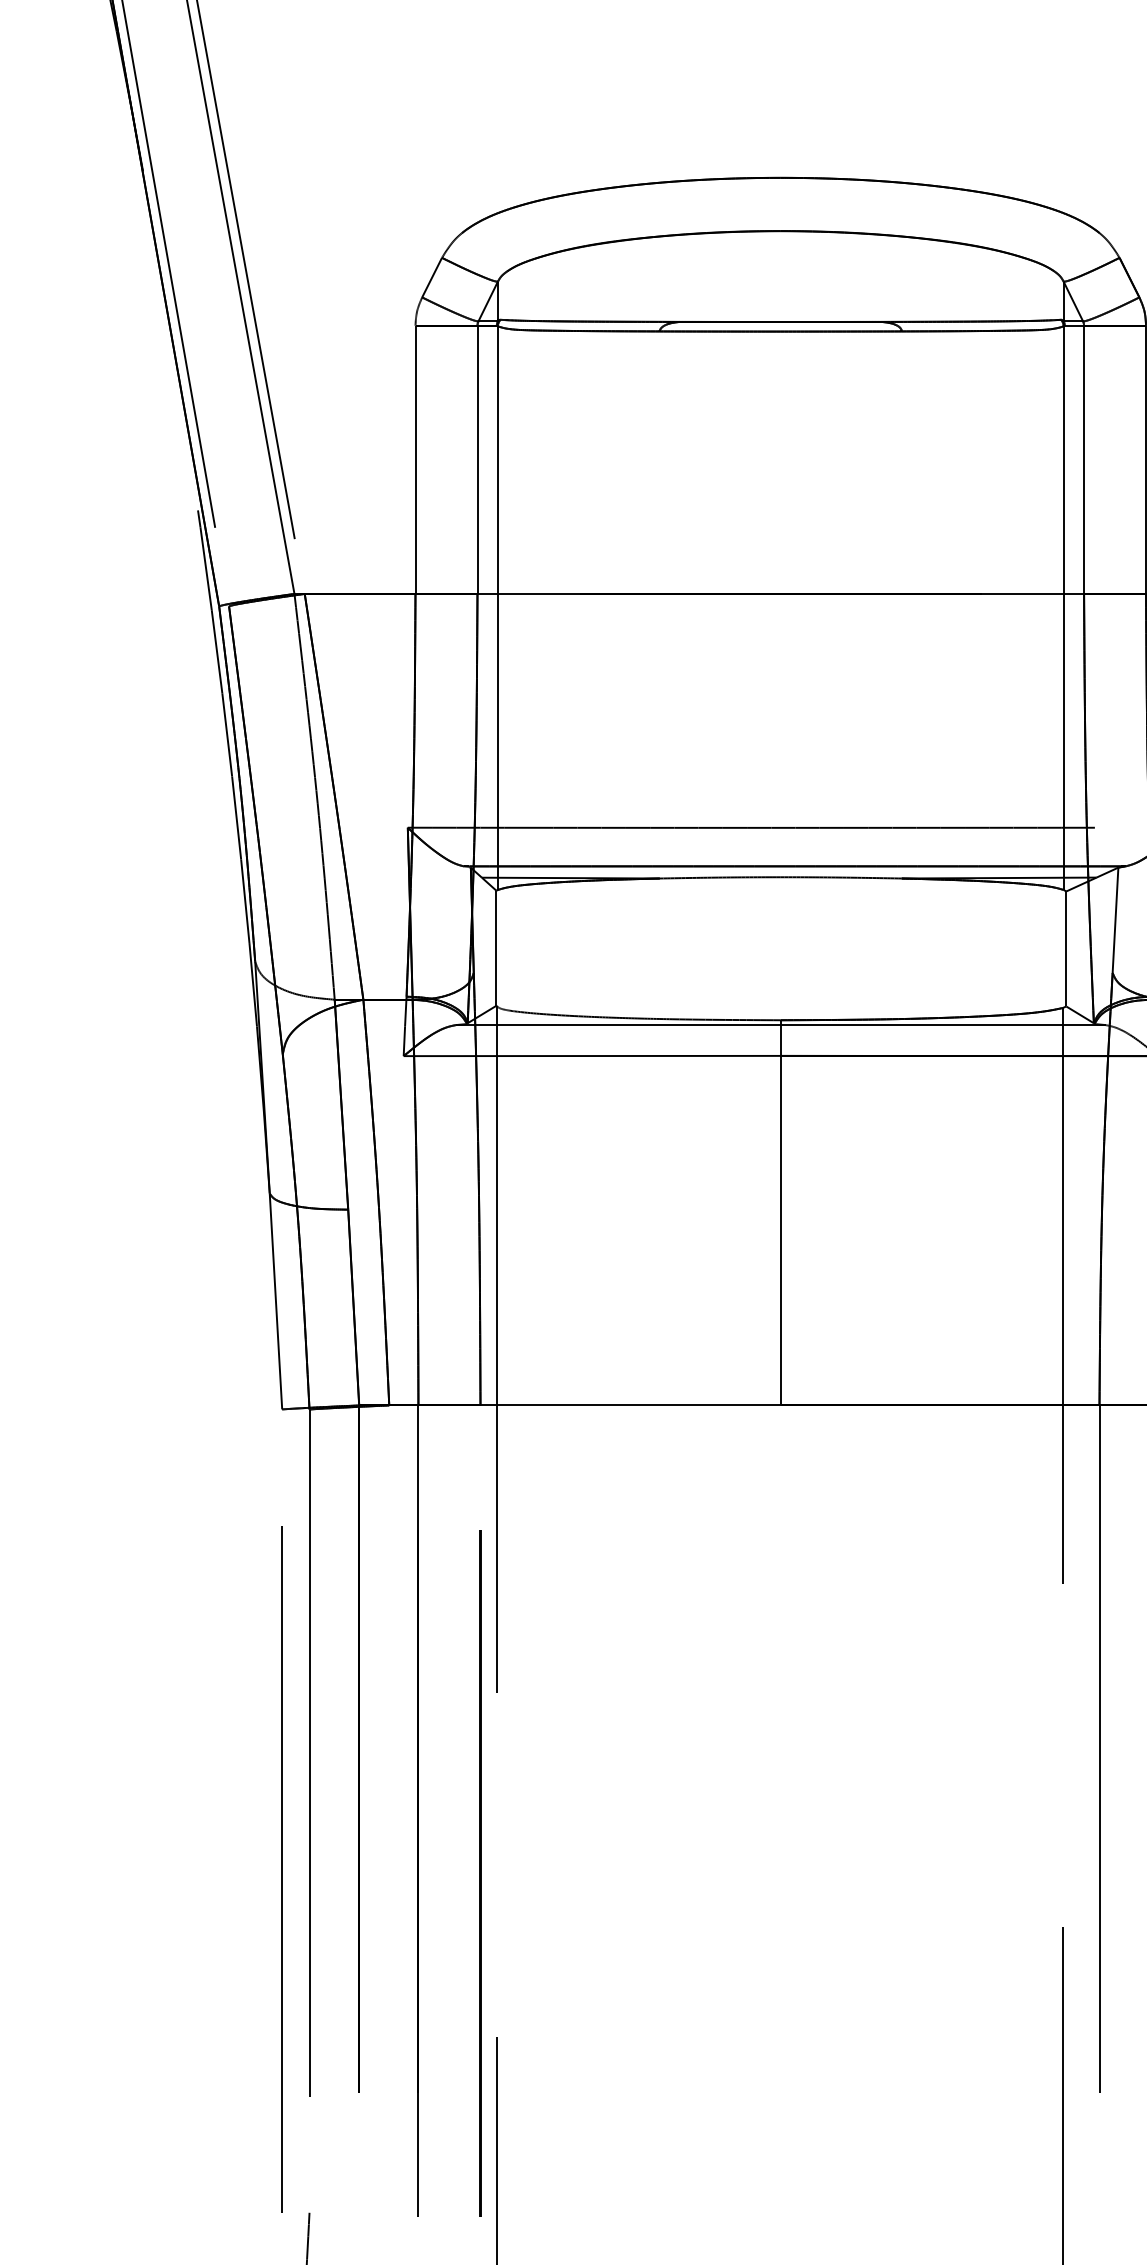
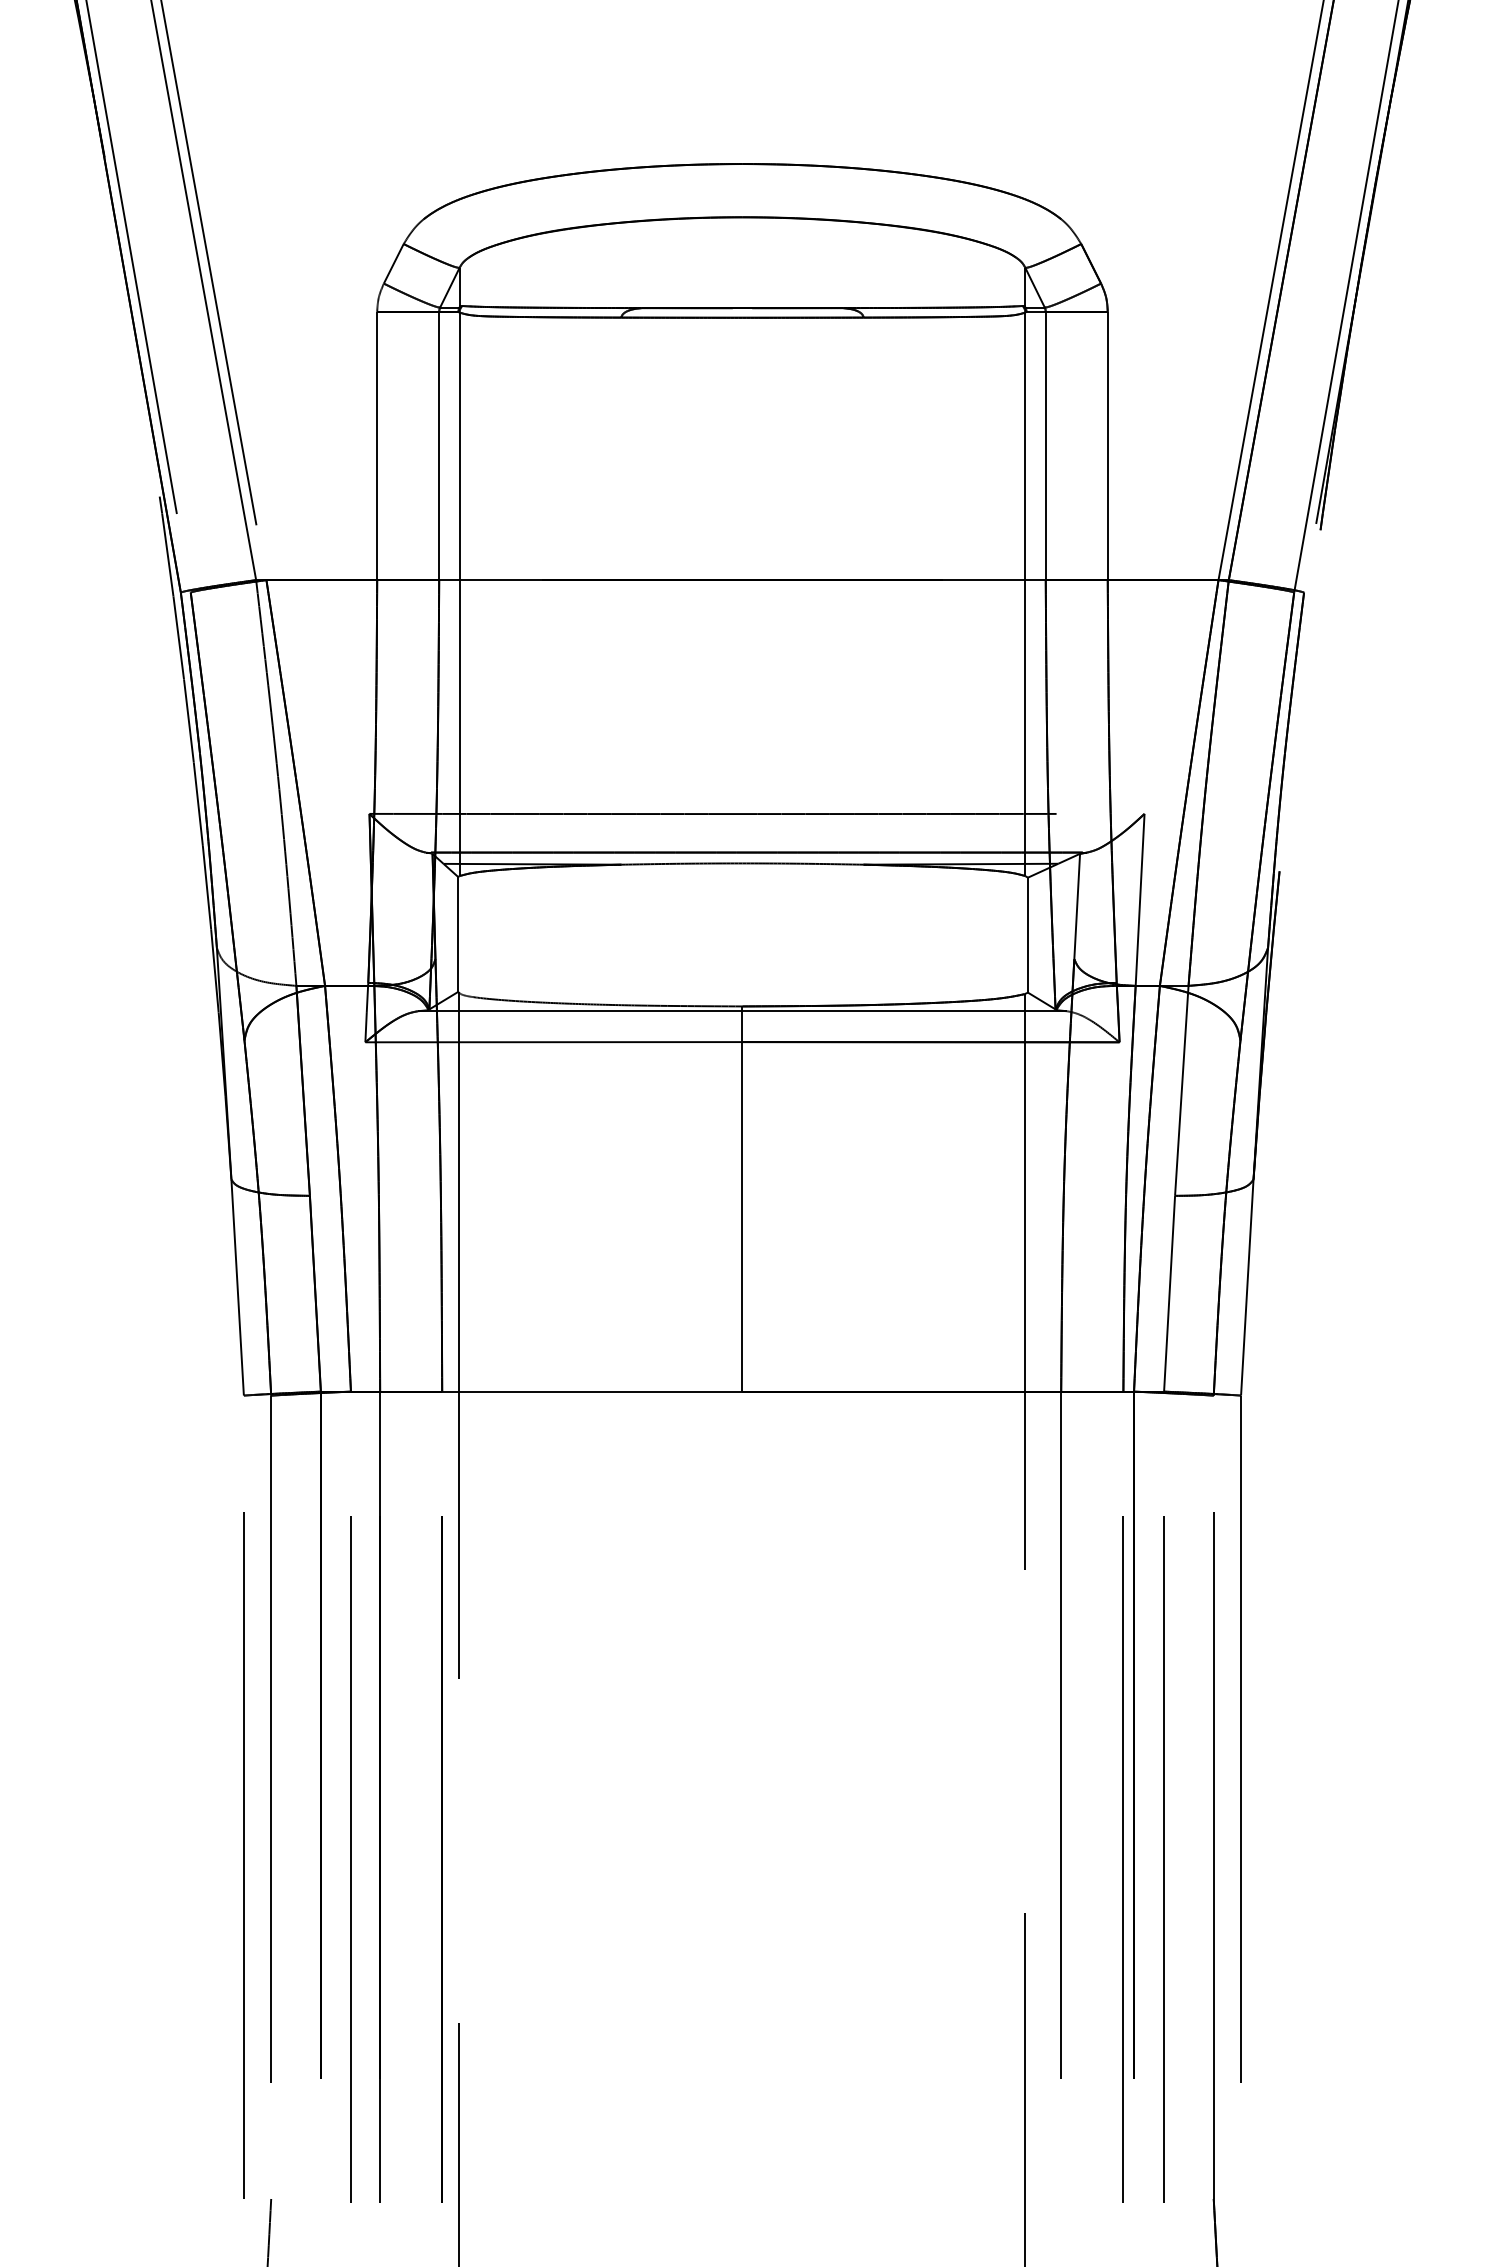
line: (388, 1873) -> (350, 1859), added

